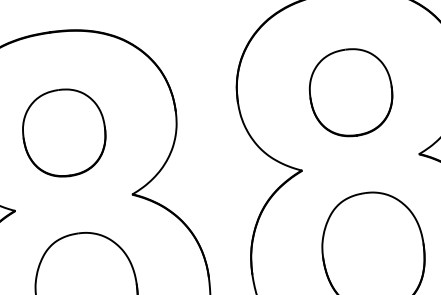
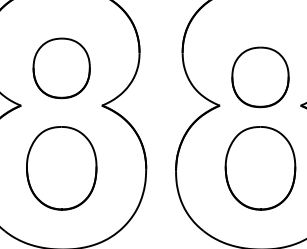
part: (351, 92) -> (260, 77), moved
part: (63, 133) -> (61, 68), moved

